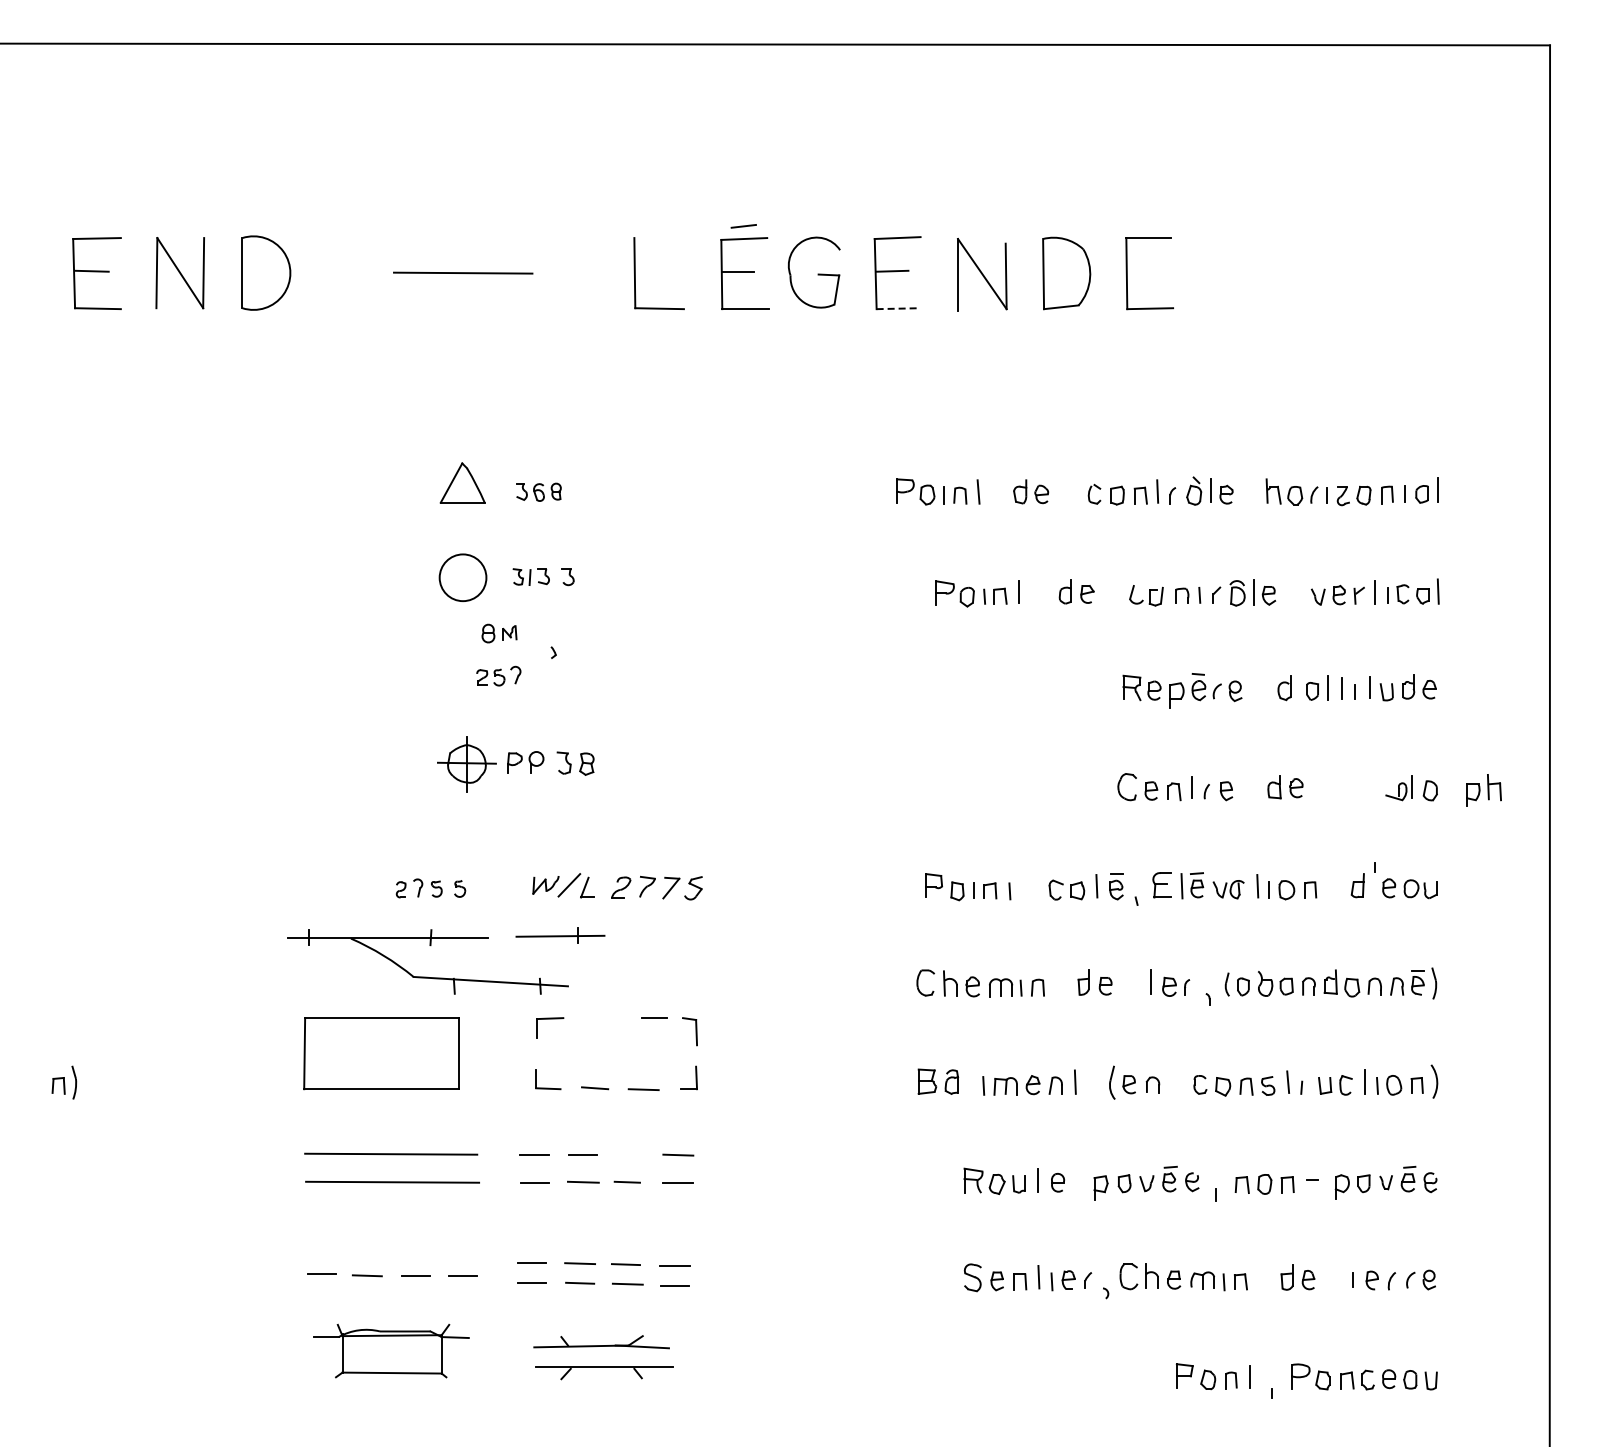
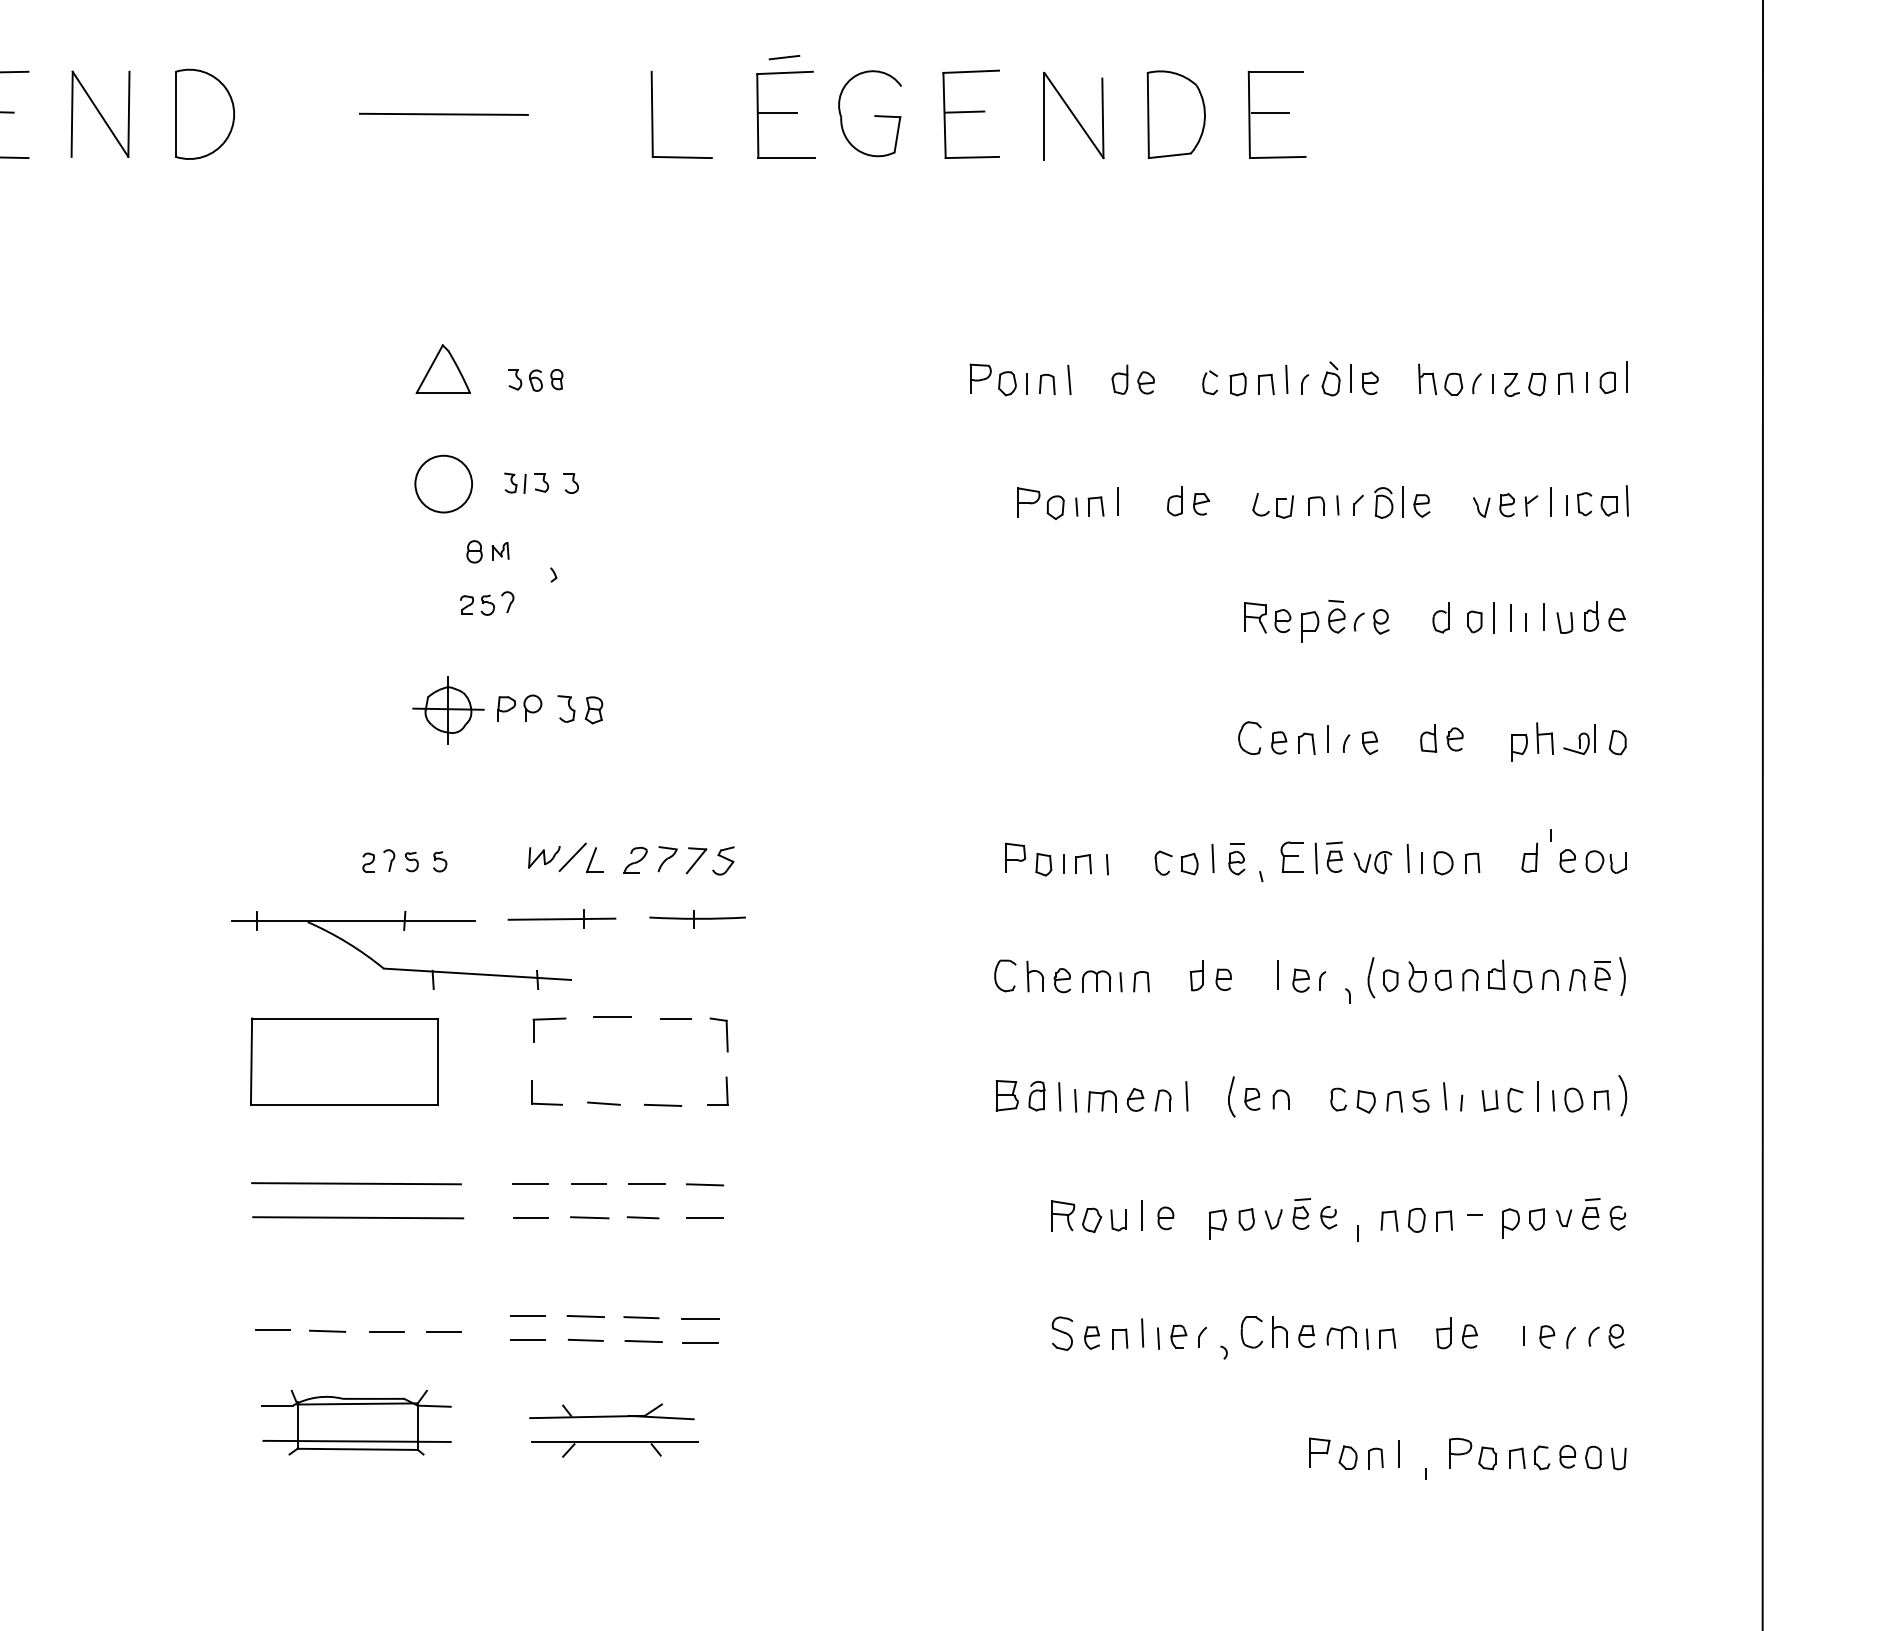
line: (1144, 271) -> (1270, 112), added
line: (898, 308) -> (972, 157), dashed -> solid
part: (1483, 790) -> (1531, 742), moved
part: (671, 935) -> (696, 918), added
part: (1227, 984) -> (1371, 977), size x1.43
line: (601, 1017) -> (611, 1017), added
line: (970, 1082) -> (1059, 1096), added
line: (630, 1154) -> (646, 1184), added
line: (391, 1366) -> (356, 1441), added

